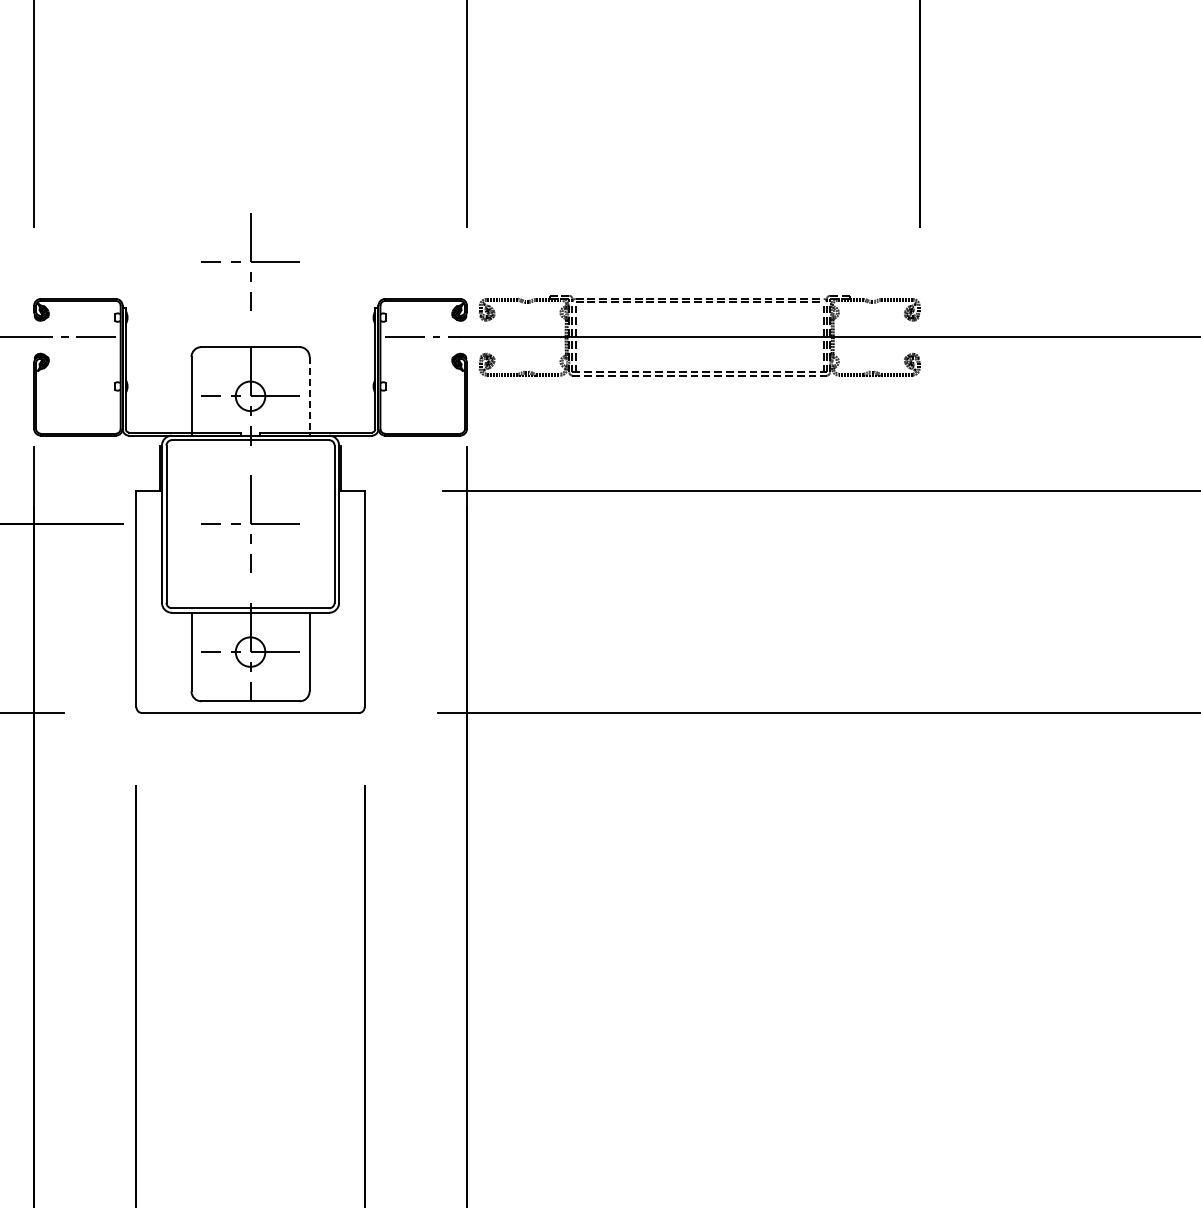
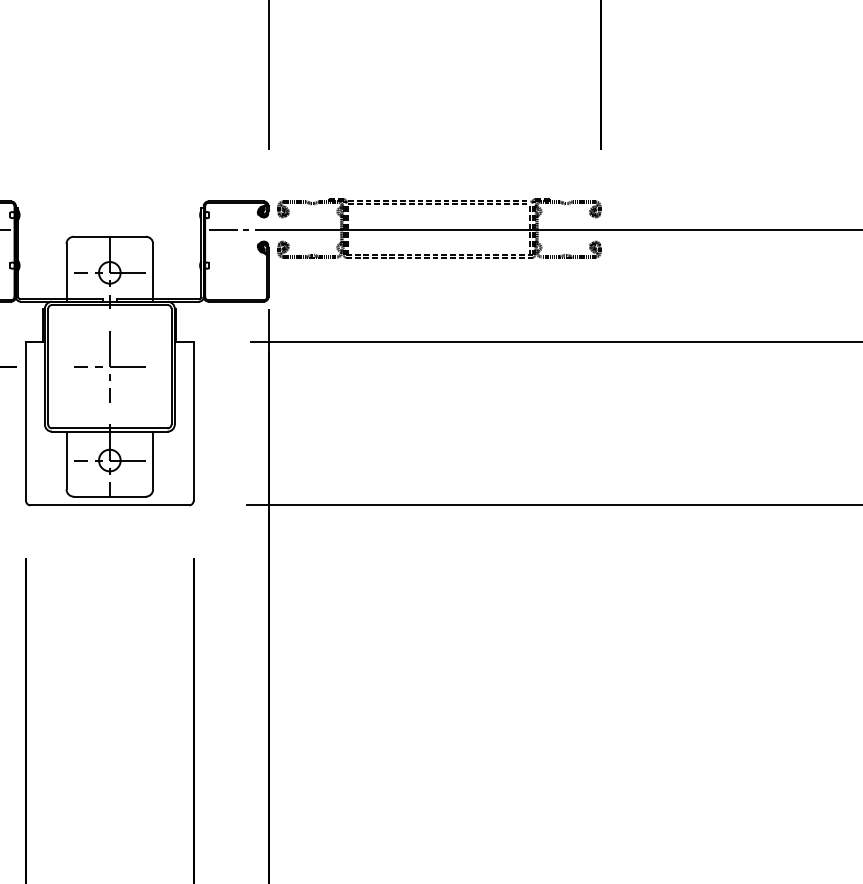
part: (250, 261) -> (109, 173), removed
line: (309, 396) -> (153, 272), dashed -> solid

